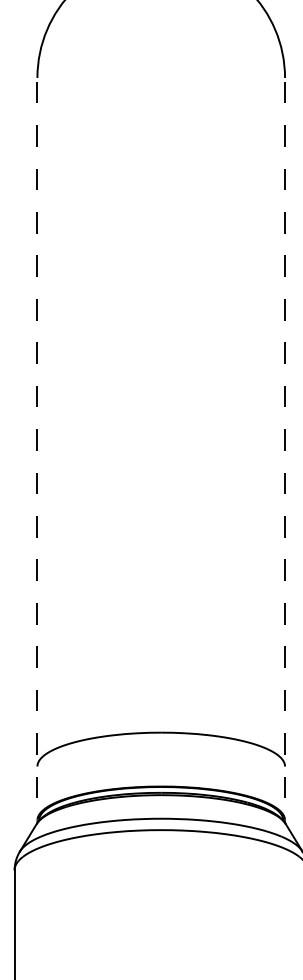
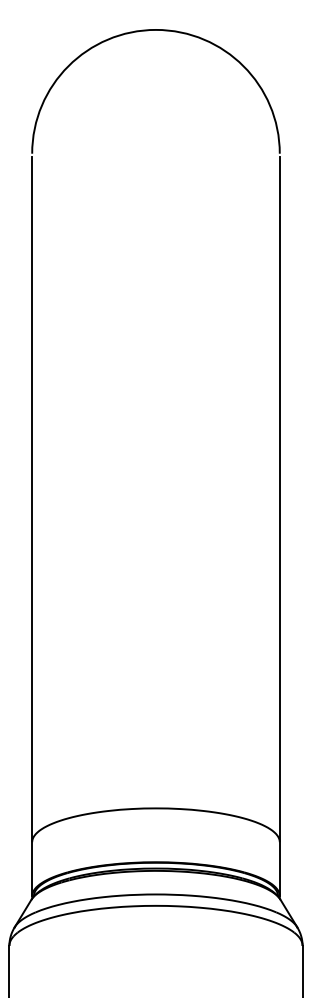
line: (37, 451) -> (32, 527), dashed -> solid
line: (284, 451) -> (279, 527), dashed -> solid

